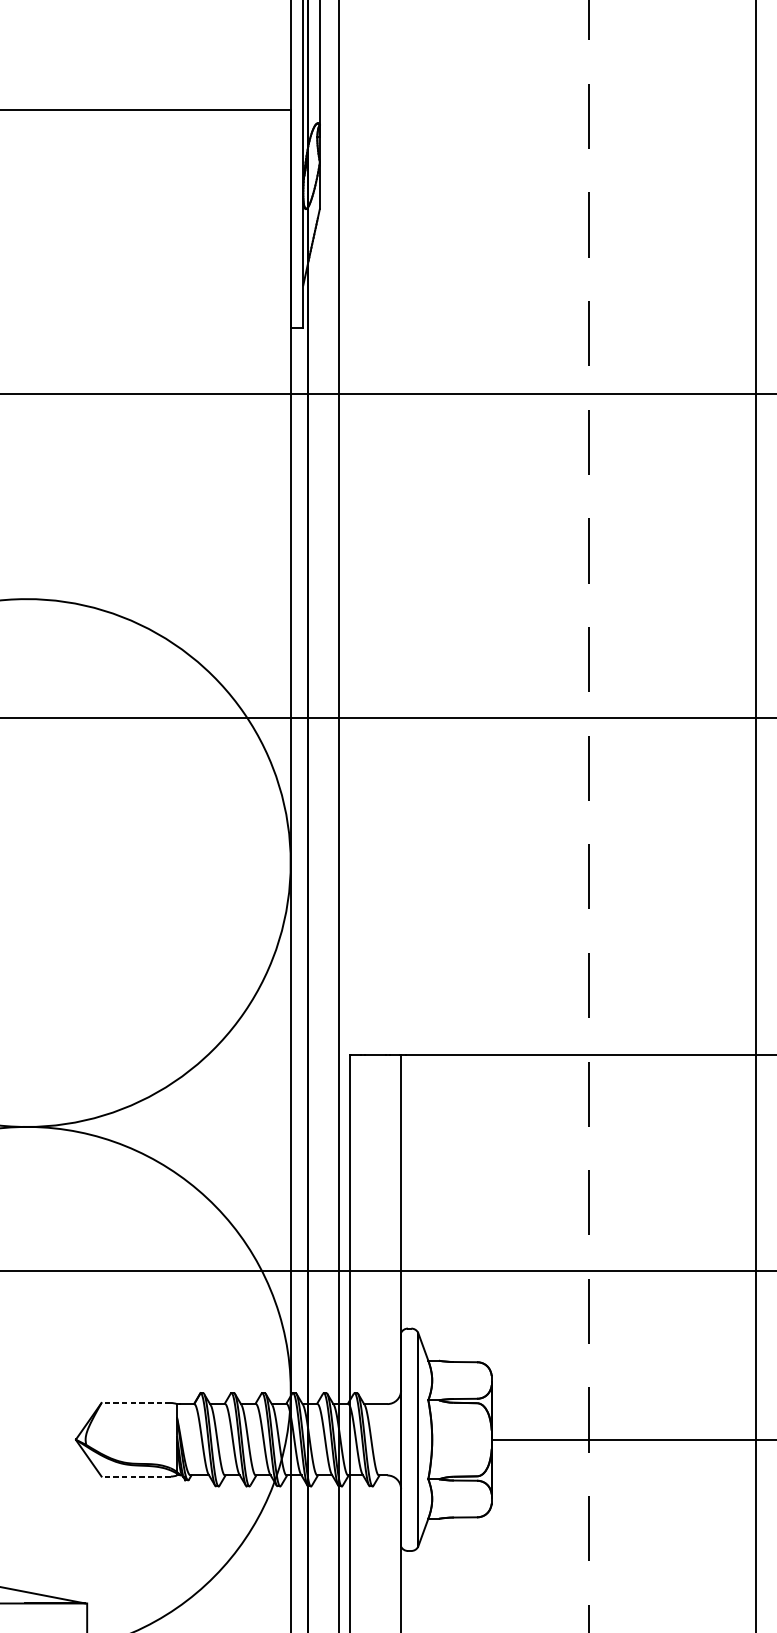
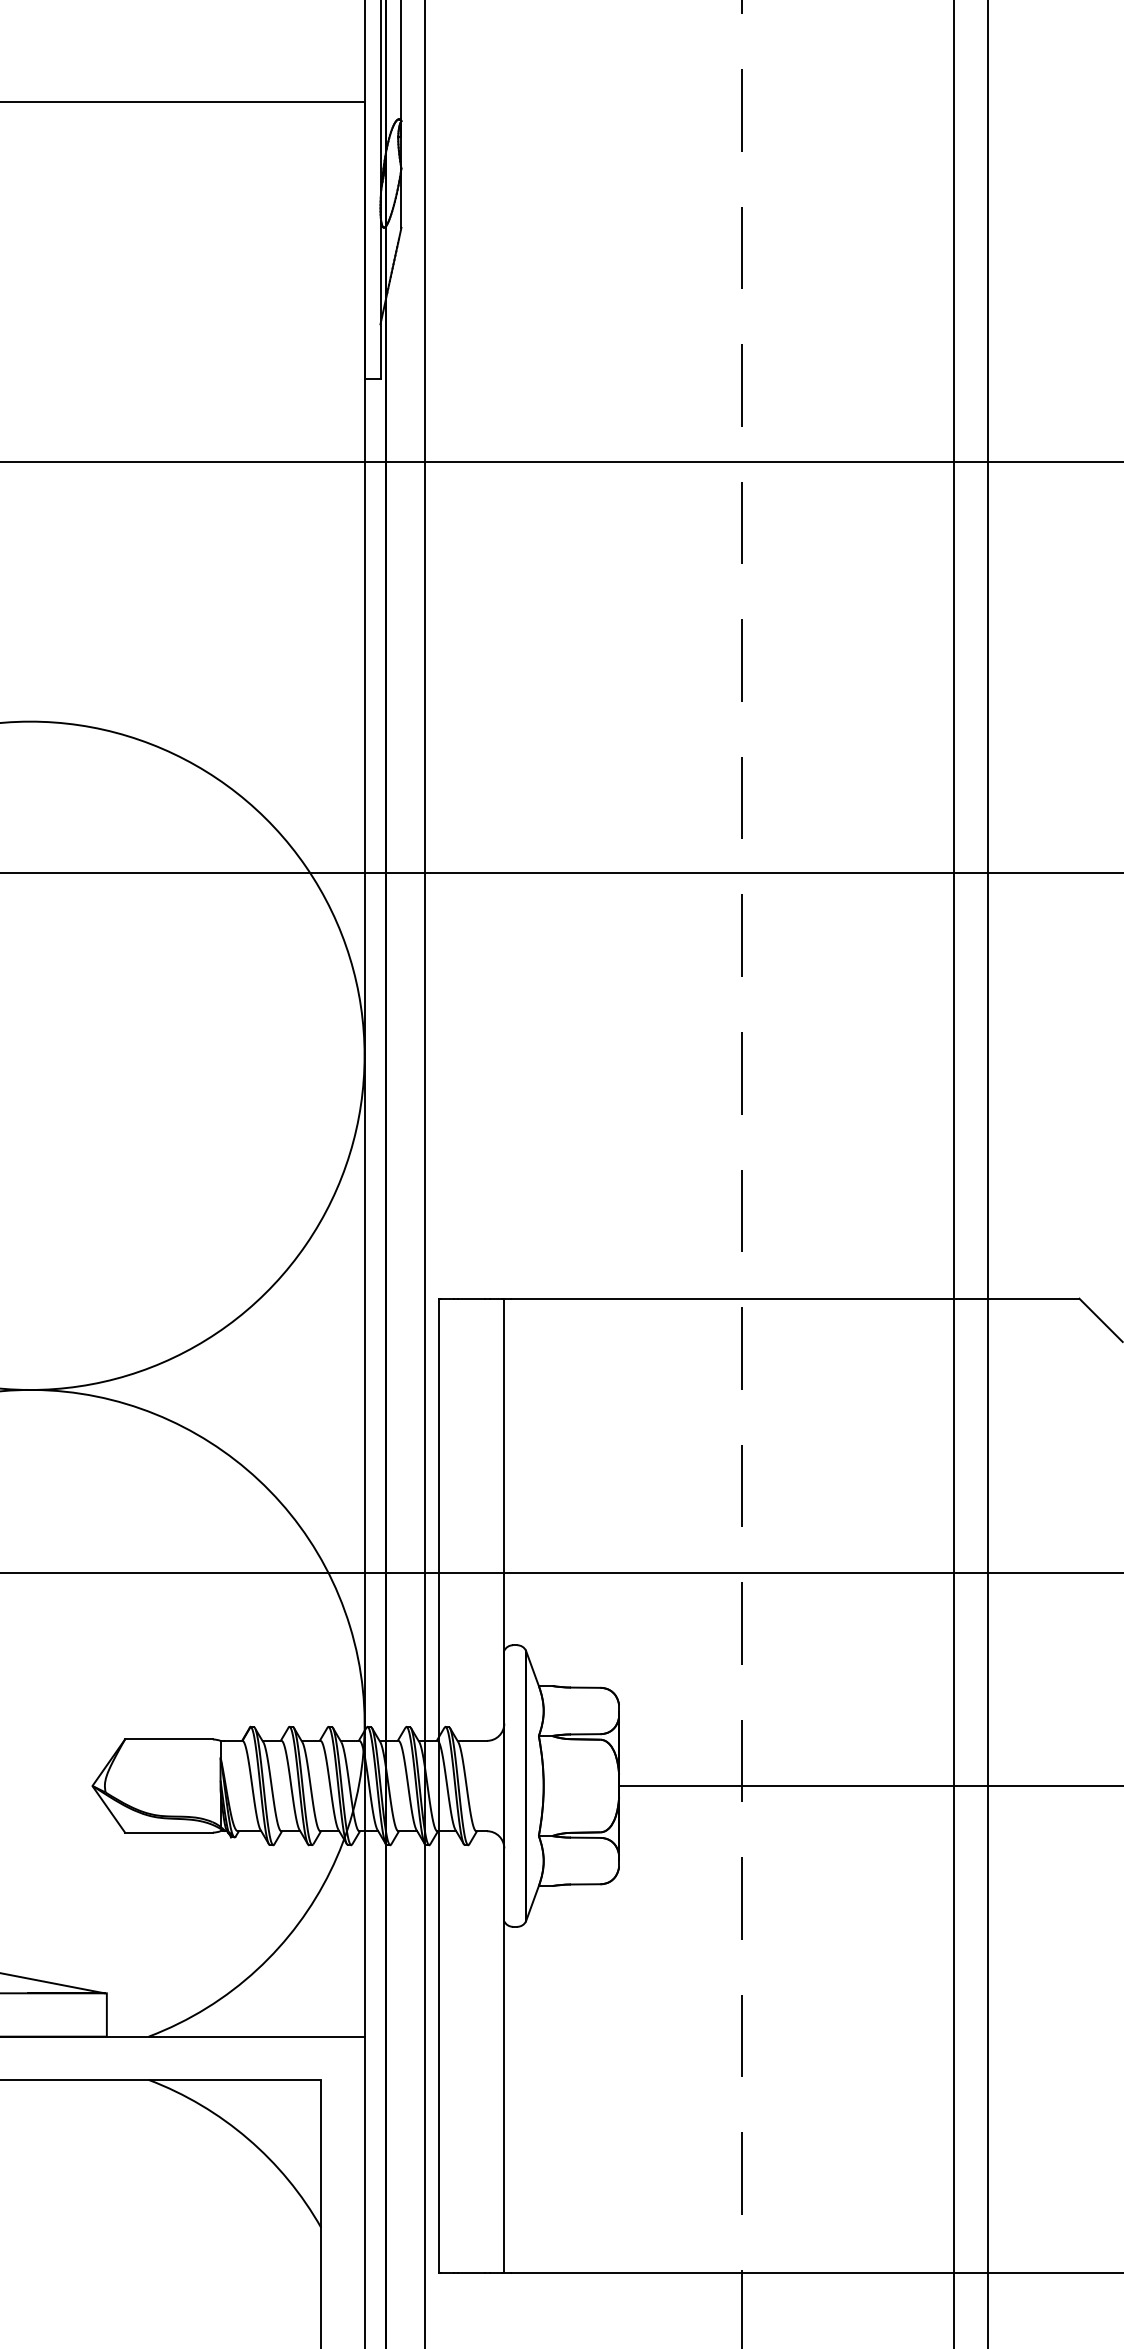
line: (135, 1403) -> (168, 1739), dashed -> solid
line: (135, 1476) -> (168, 1832), dashed -> solid

